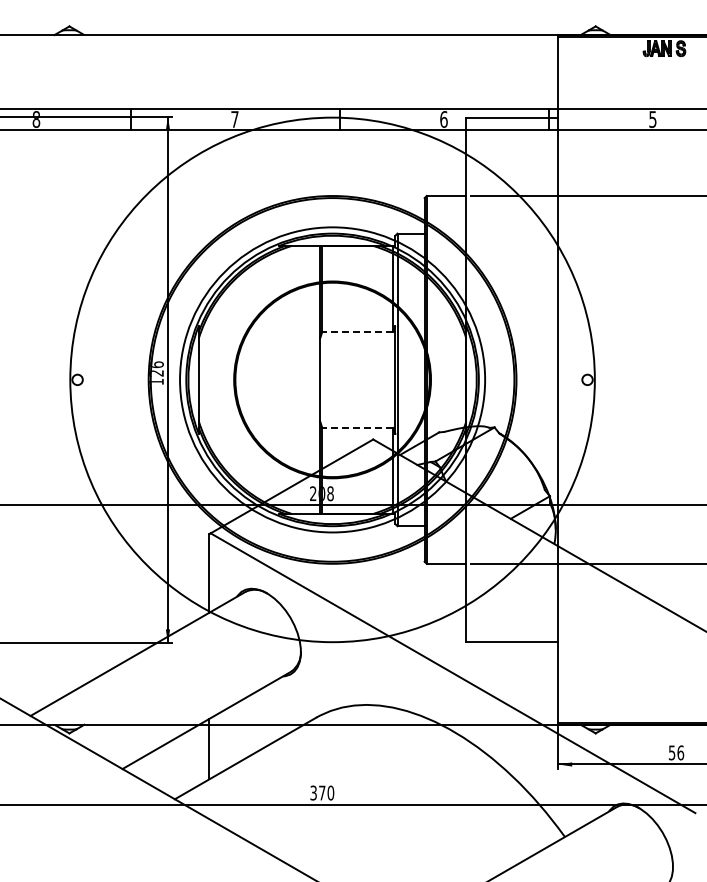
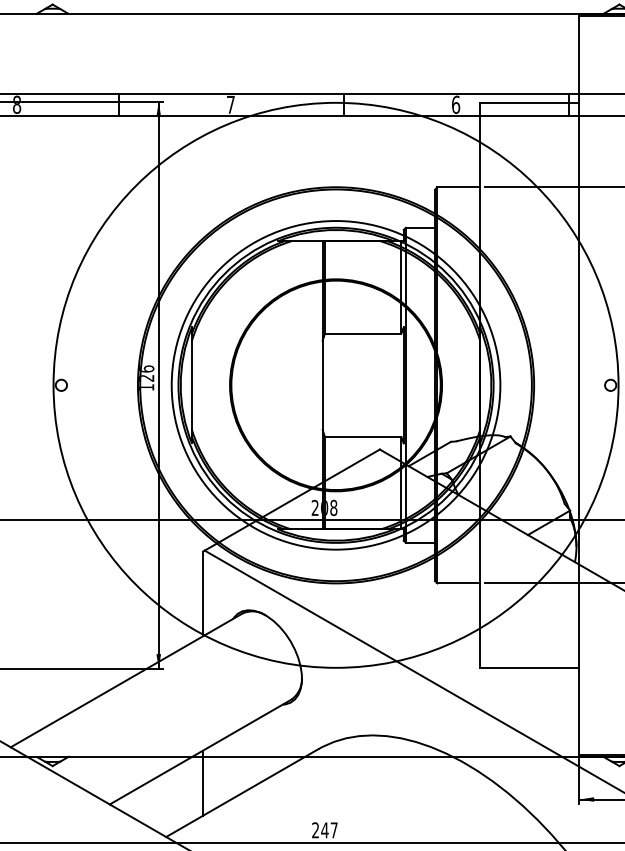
line: (357, 331) -> (362, 333), dashed -> solid
line: (357, 427) -> (362, 436), dashed -> solid
text: (322, 792) -> (325, 829), 370 -> 247

